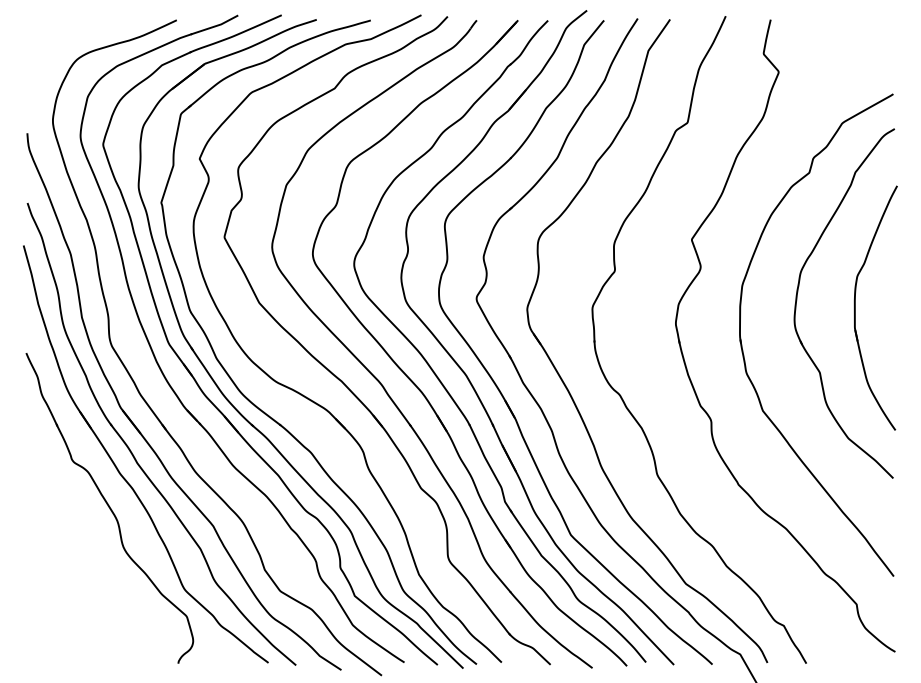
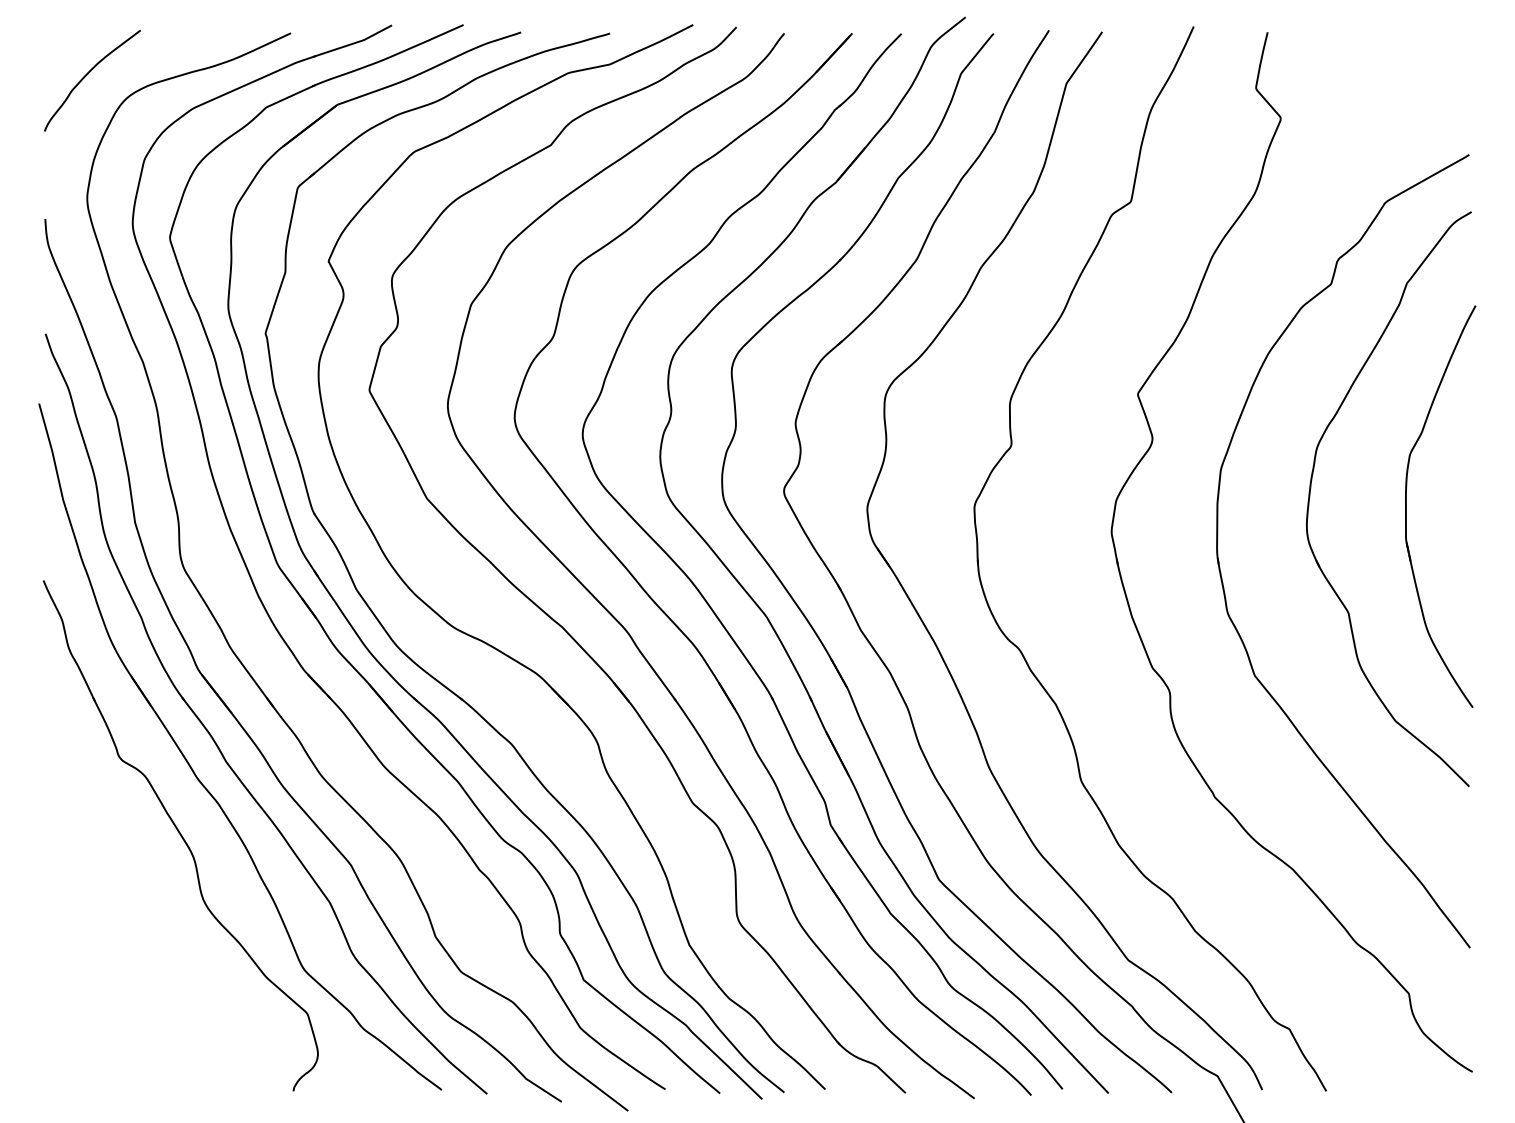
curve: (52, 46) -> (86, 76), added

